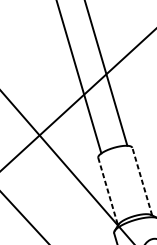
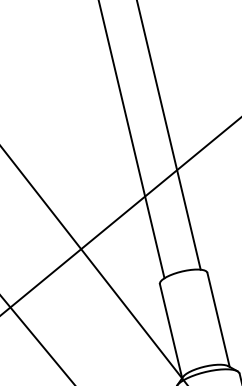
line: (142, 181) -> (218, 319), dashed -> solid
line: (108, 191) -> (171, 331), dashed -> solid

